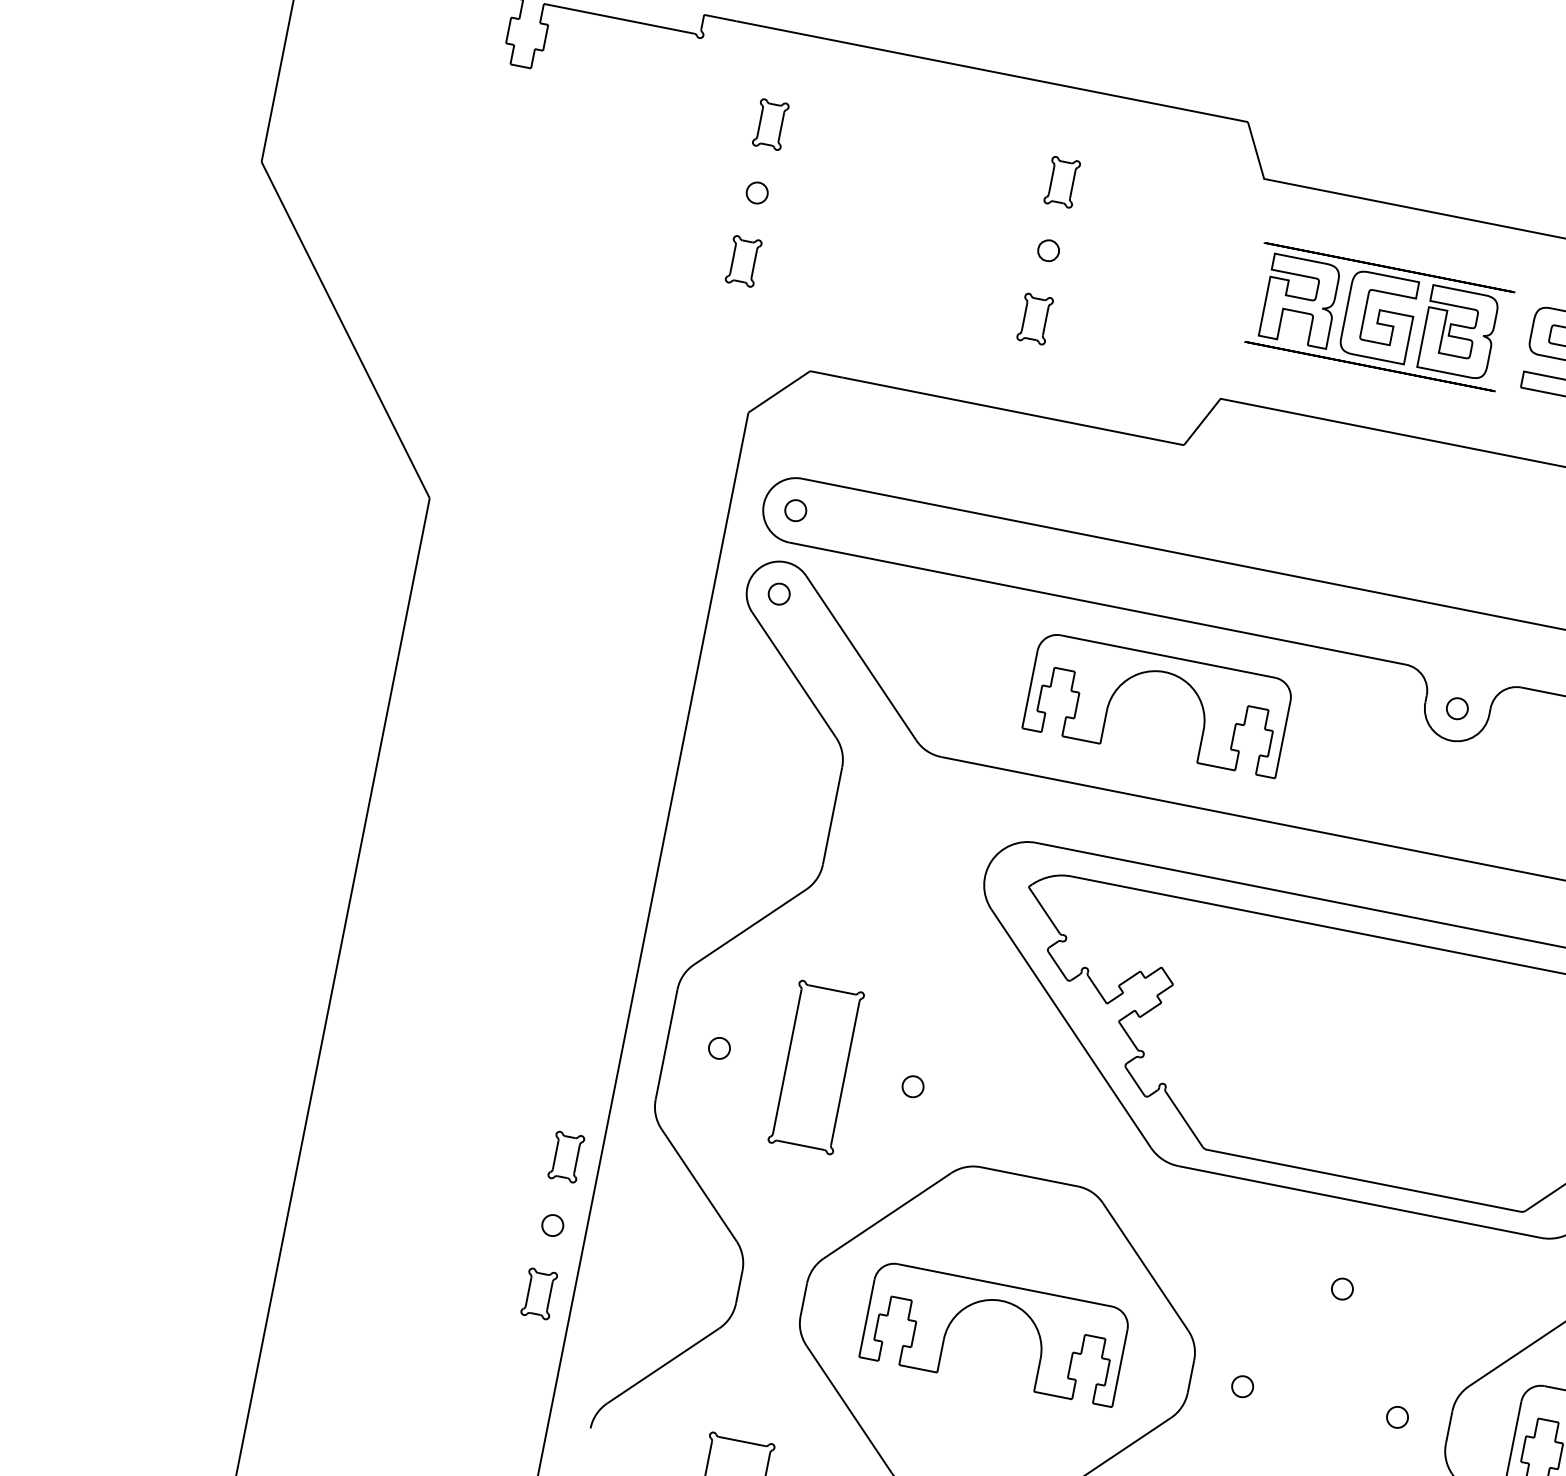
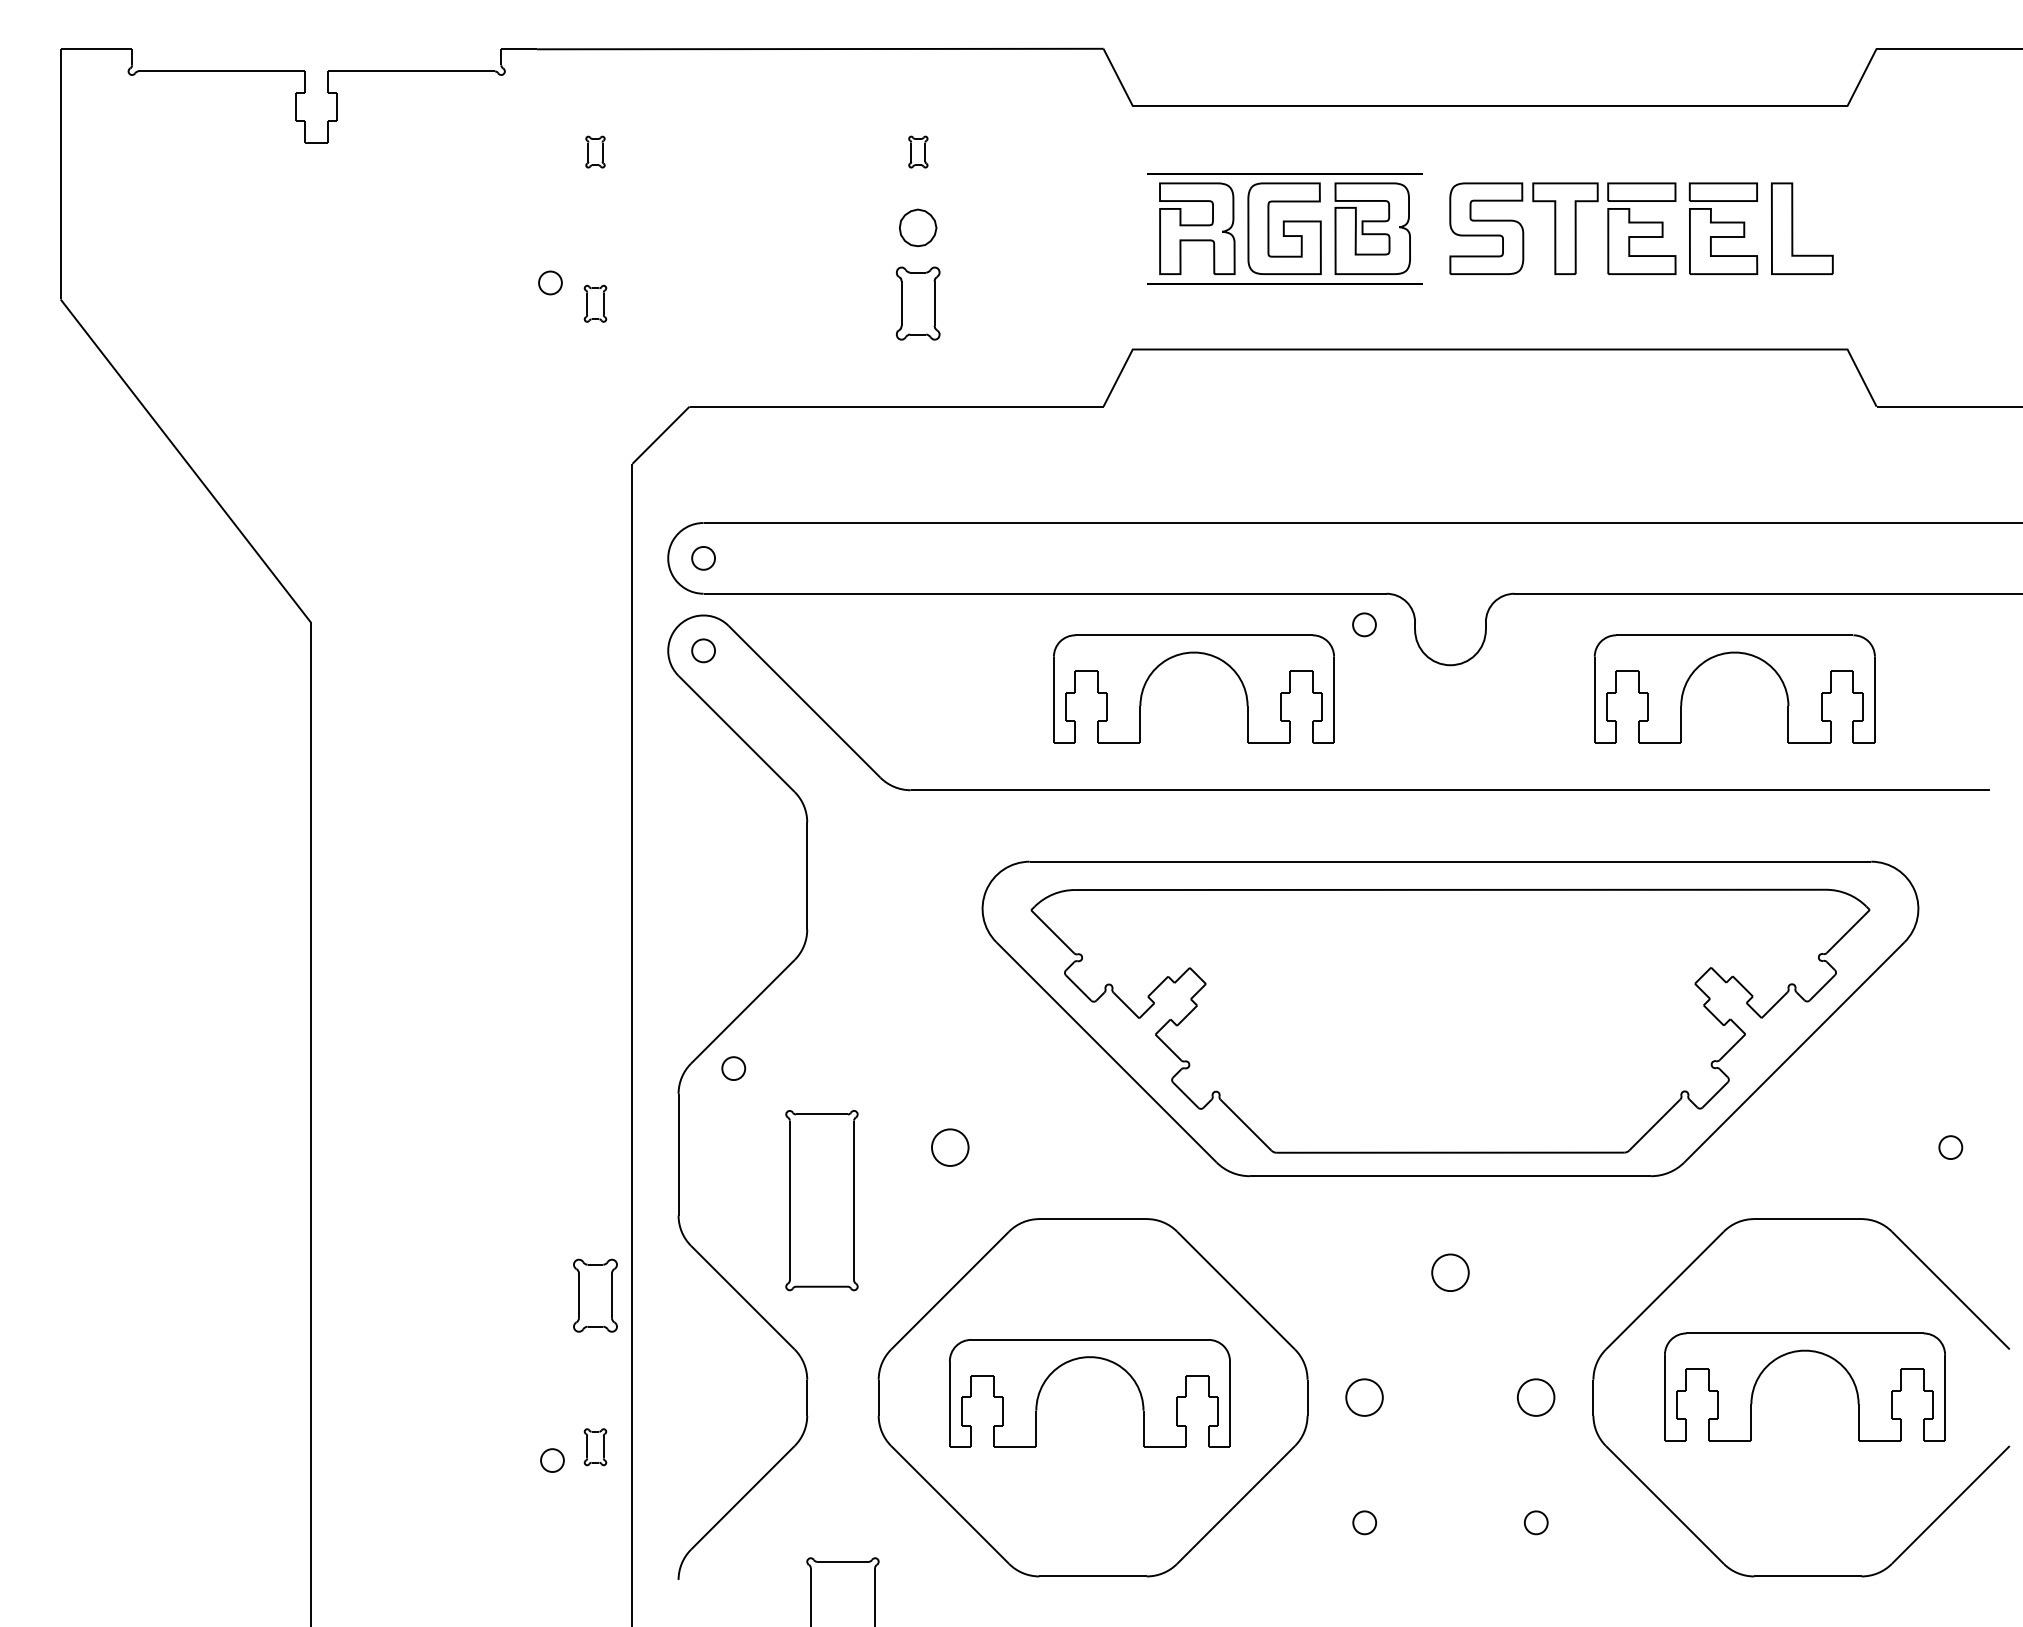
part: (770, 123) -> (595, 151), size x0.6
part: (1062, 181) -> (918, 151), size x0.6
part: (757, 192) -> (550, 282), moved
part: (1048, 250) -> (918, 227), size x1.6
part: (743, 261) -> (595, 303), size x0.7
part: (1035, 318) -> (918, 303), size x1.4
part: (1156, 672) -> (1185, 654), moved
part: (1457, 708) -> (1364, 624), moved
part: (719, 1048) -> (733, 1068), moved
part: (815, 1067) -> (821, 1200), moved
part: (912, 1086) -> (949, 1147), size x1.6
part: (566, 1156) -> (595, 1295), size x1.4
part: (552, 1225) -> (552, 1460), moved
part: (1342, 1288) -> (1450, 1272), size x1.6
part: (539, 1293) -> (595, 1446), size x0.7
part: (1242, 1386) -> (1364, 1397), size x1.6
part: (1397, 1417) -> (1536, 1397), size x1.6

